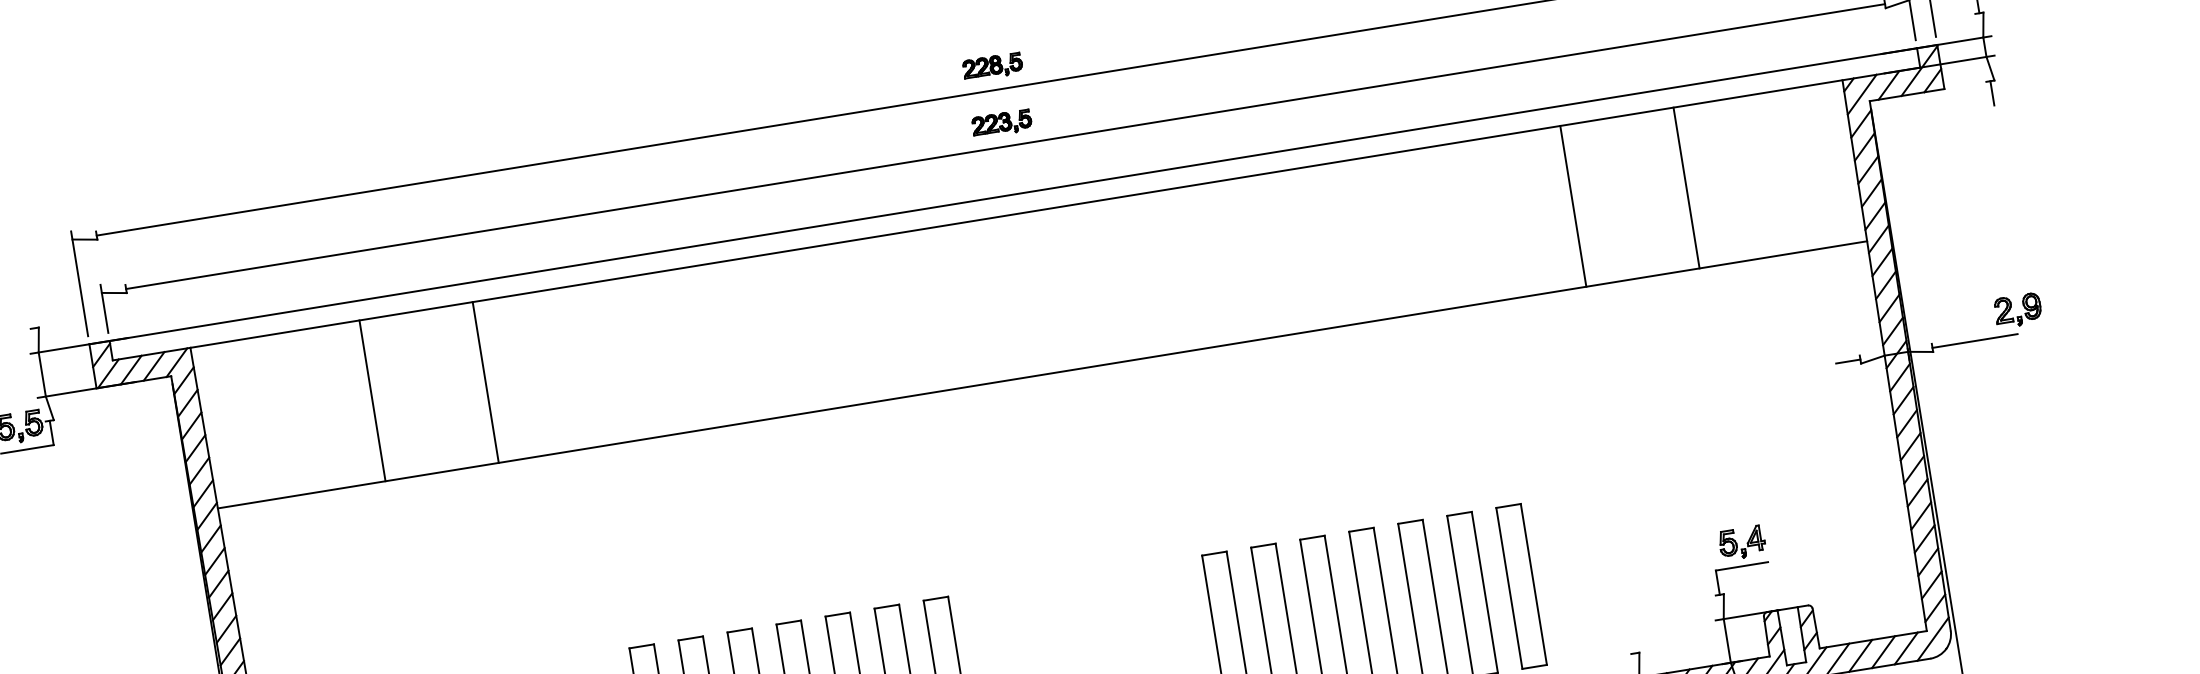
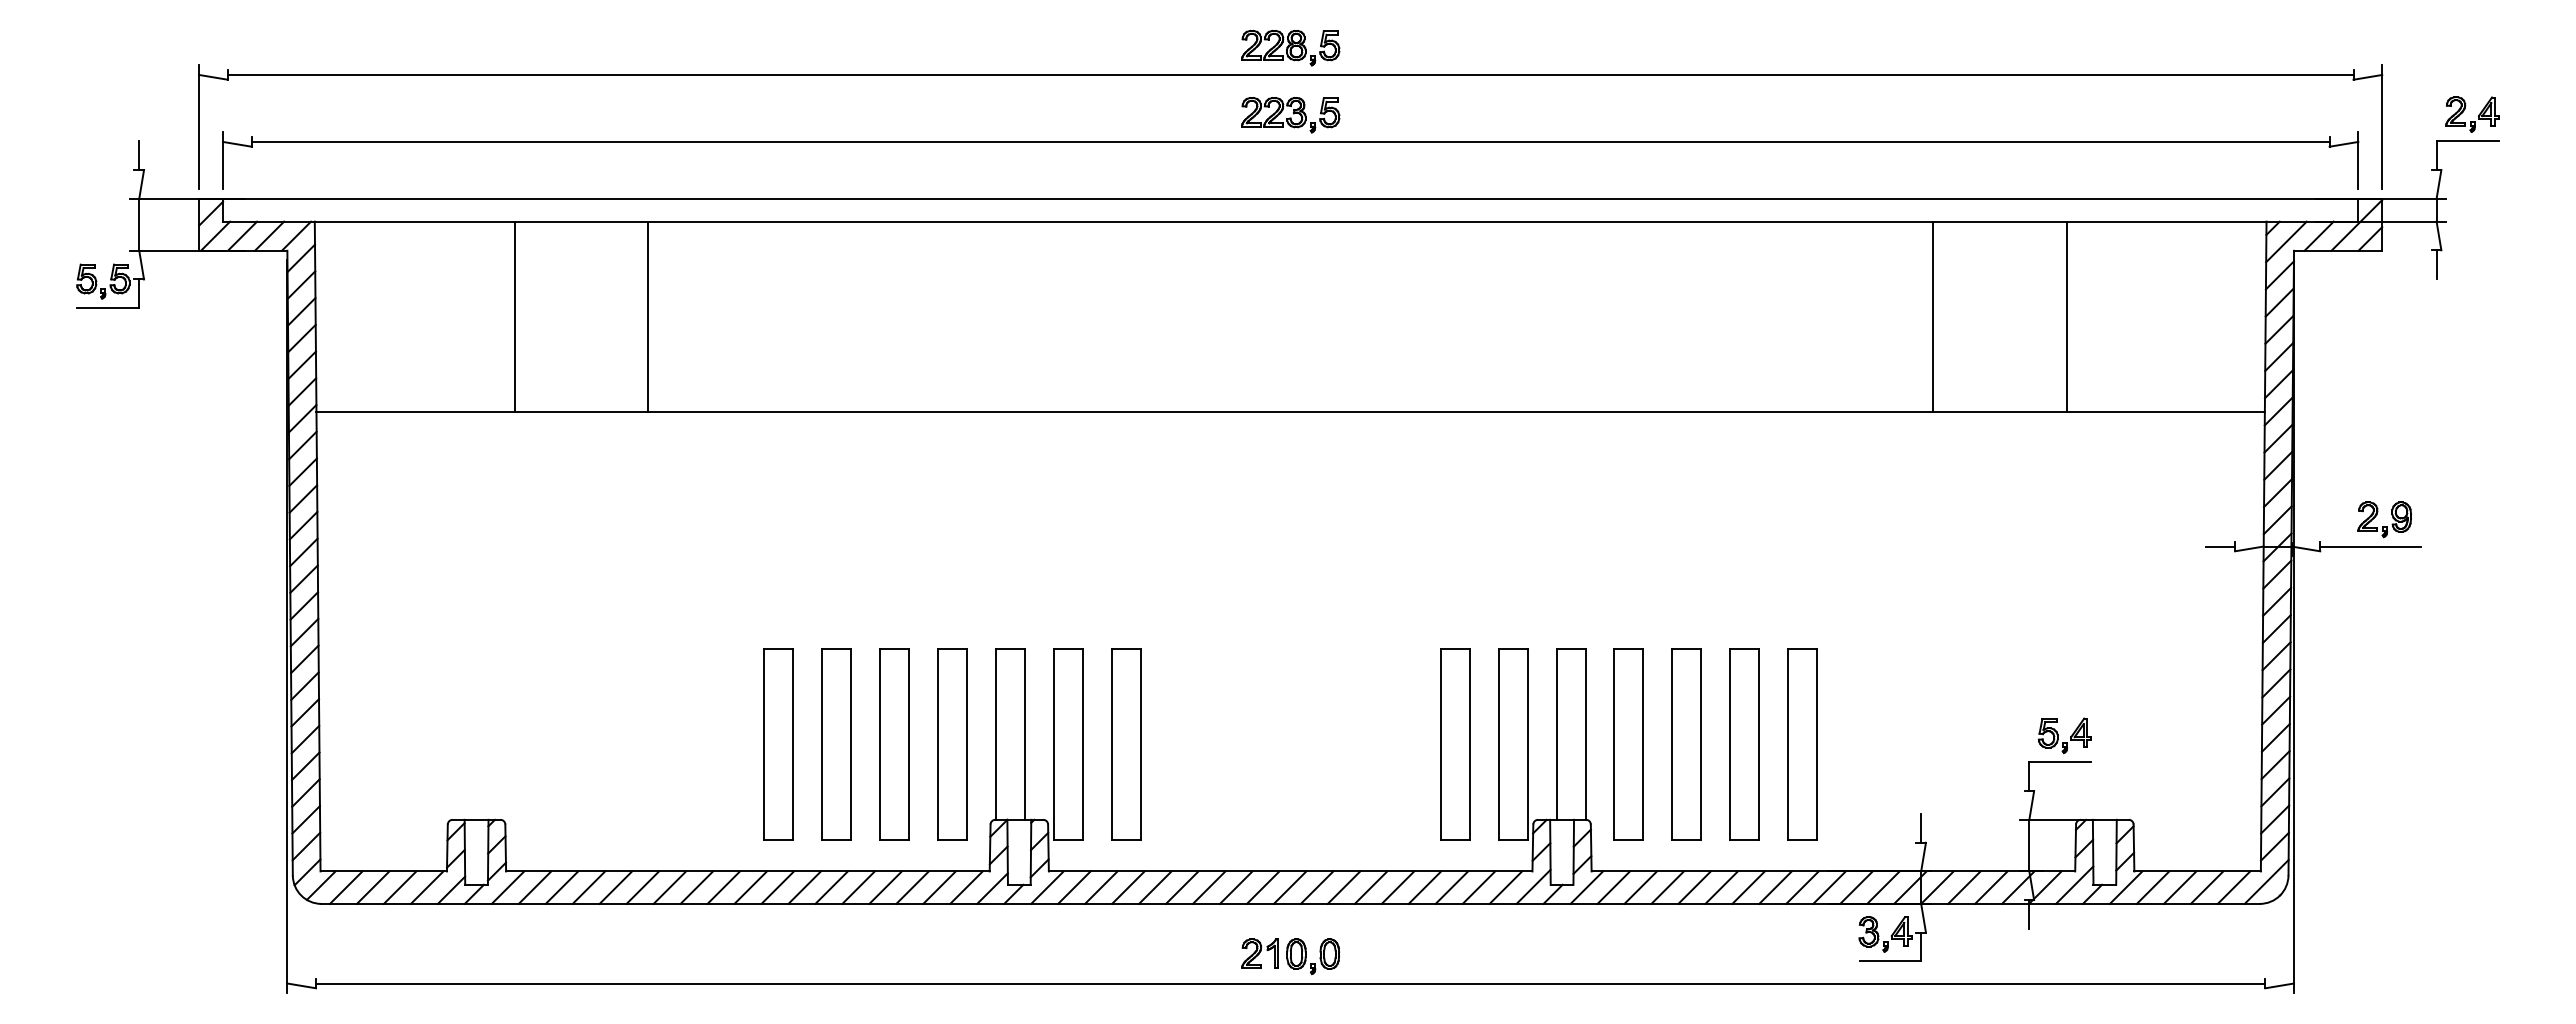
part: (992, 66) -> (1290, 47), size x1.43
part: (1001, 124) -> (1290, 115), size x1.43
line: (32, 315) -> (139, 155), added
part: (2018, 316) -> (2384, 526), moved
line: (1633, 641) -> (1921, 828), added

